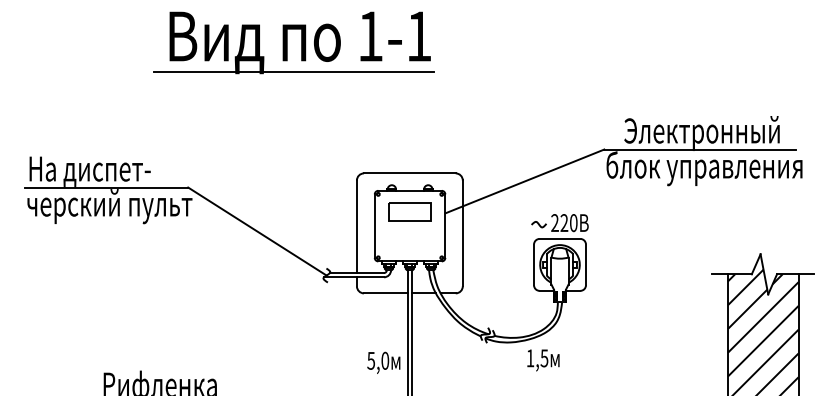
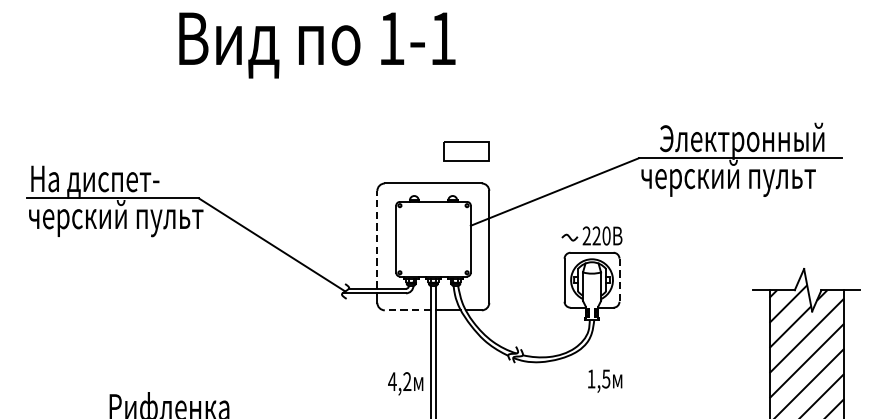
line: (293, 72) -> (310, 76), removed
text: (704, 168) -> (744, 178), блок управления -> черский пульт
part: (409, 211) -> (465, 150), moved
line: (356, 226) -> (376, 239), solid -> dashed
line: (585, 265) -> (618, 280), solid -> dashed
line: (385, 293) -> (407, 310), solid -> dashed
text: (378, 360) -> (400, 381), 5,0 -> 4,2
text: (543, 360) -> (605, 381), moved

